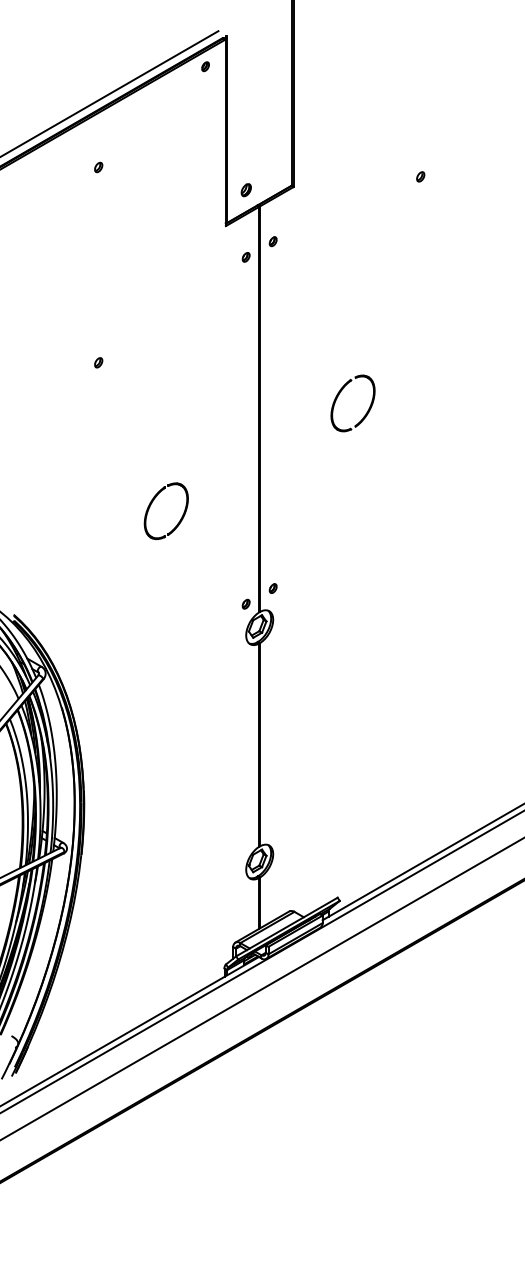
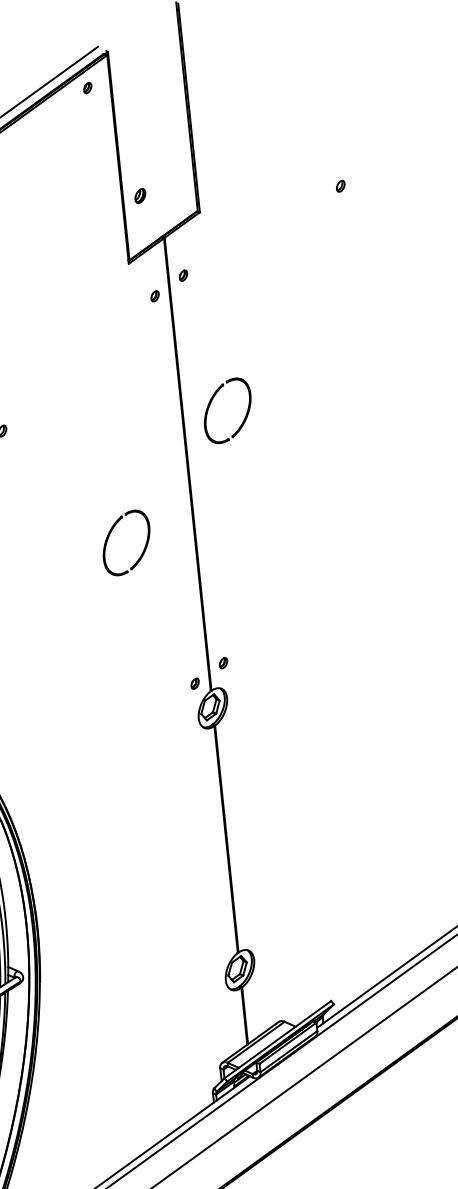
part: (245, 190) -> (139, 196), moved
part: (339, 395) -> (211, 403), moved
part: (152, 503) -> (110, 535), moved

